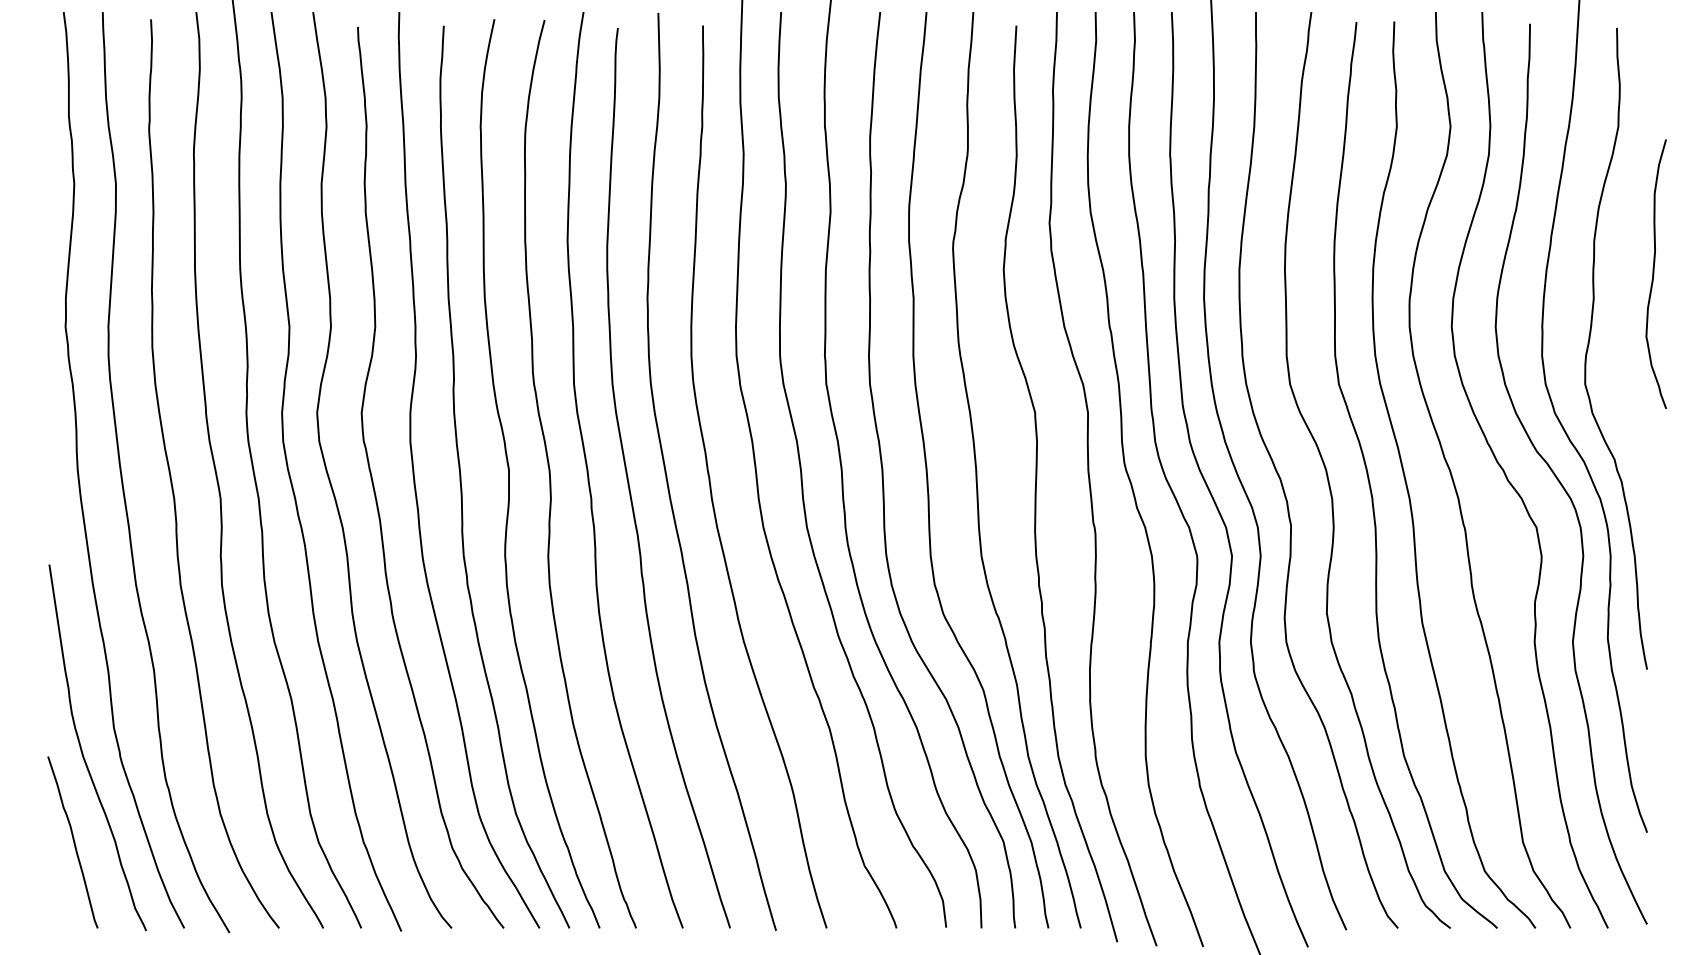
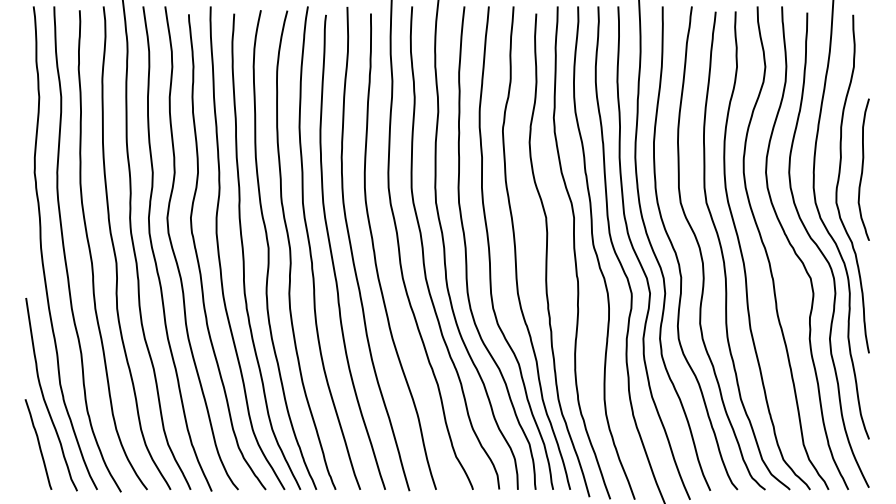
curve: (1655, 273) -> (863, 169), moved

